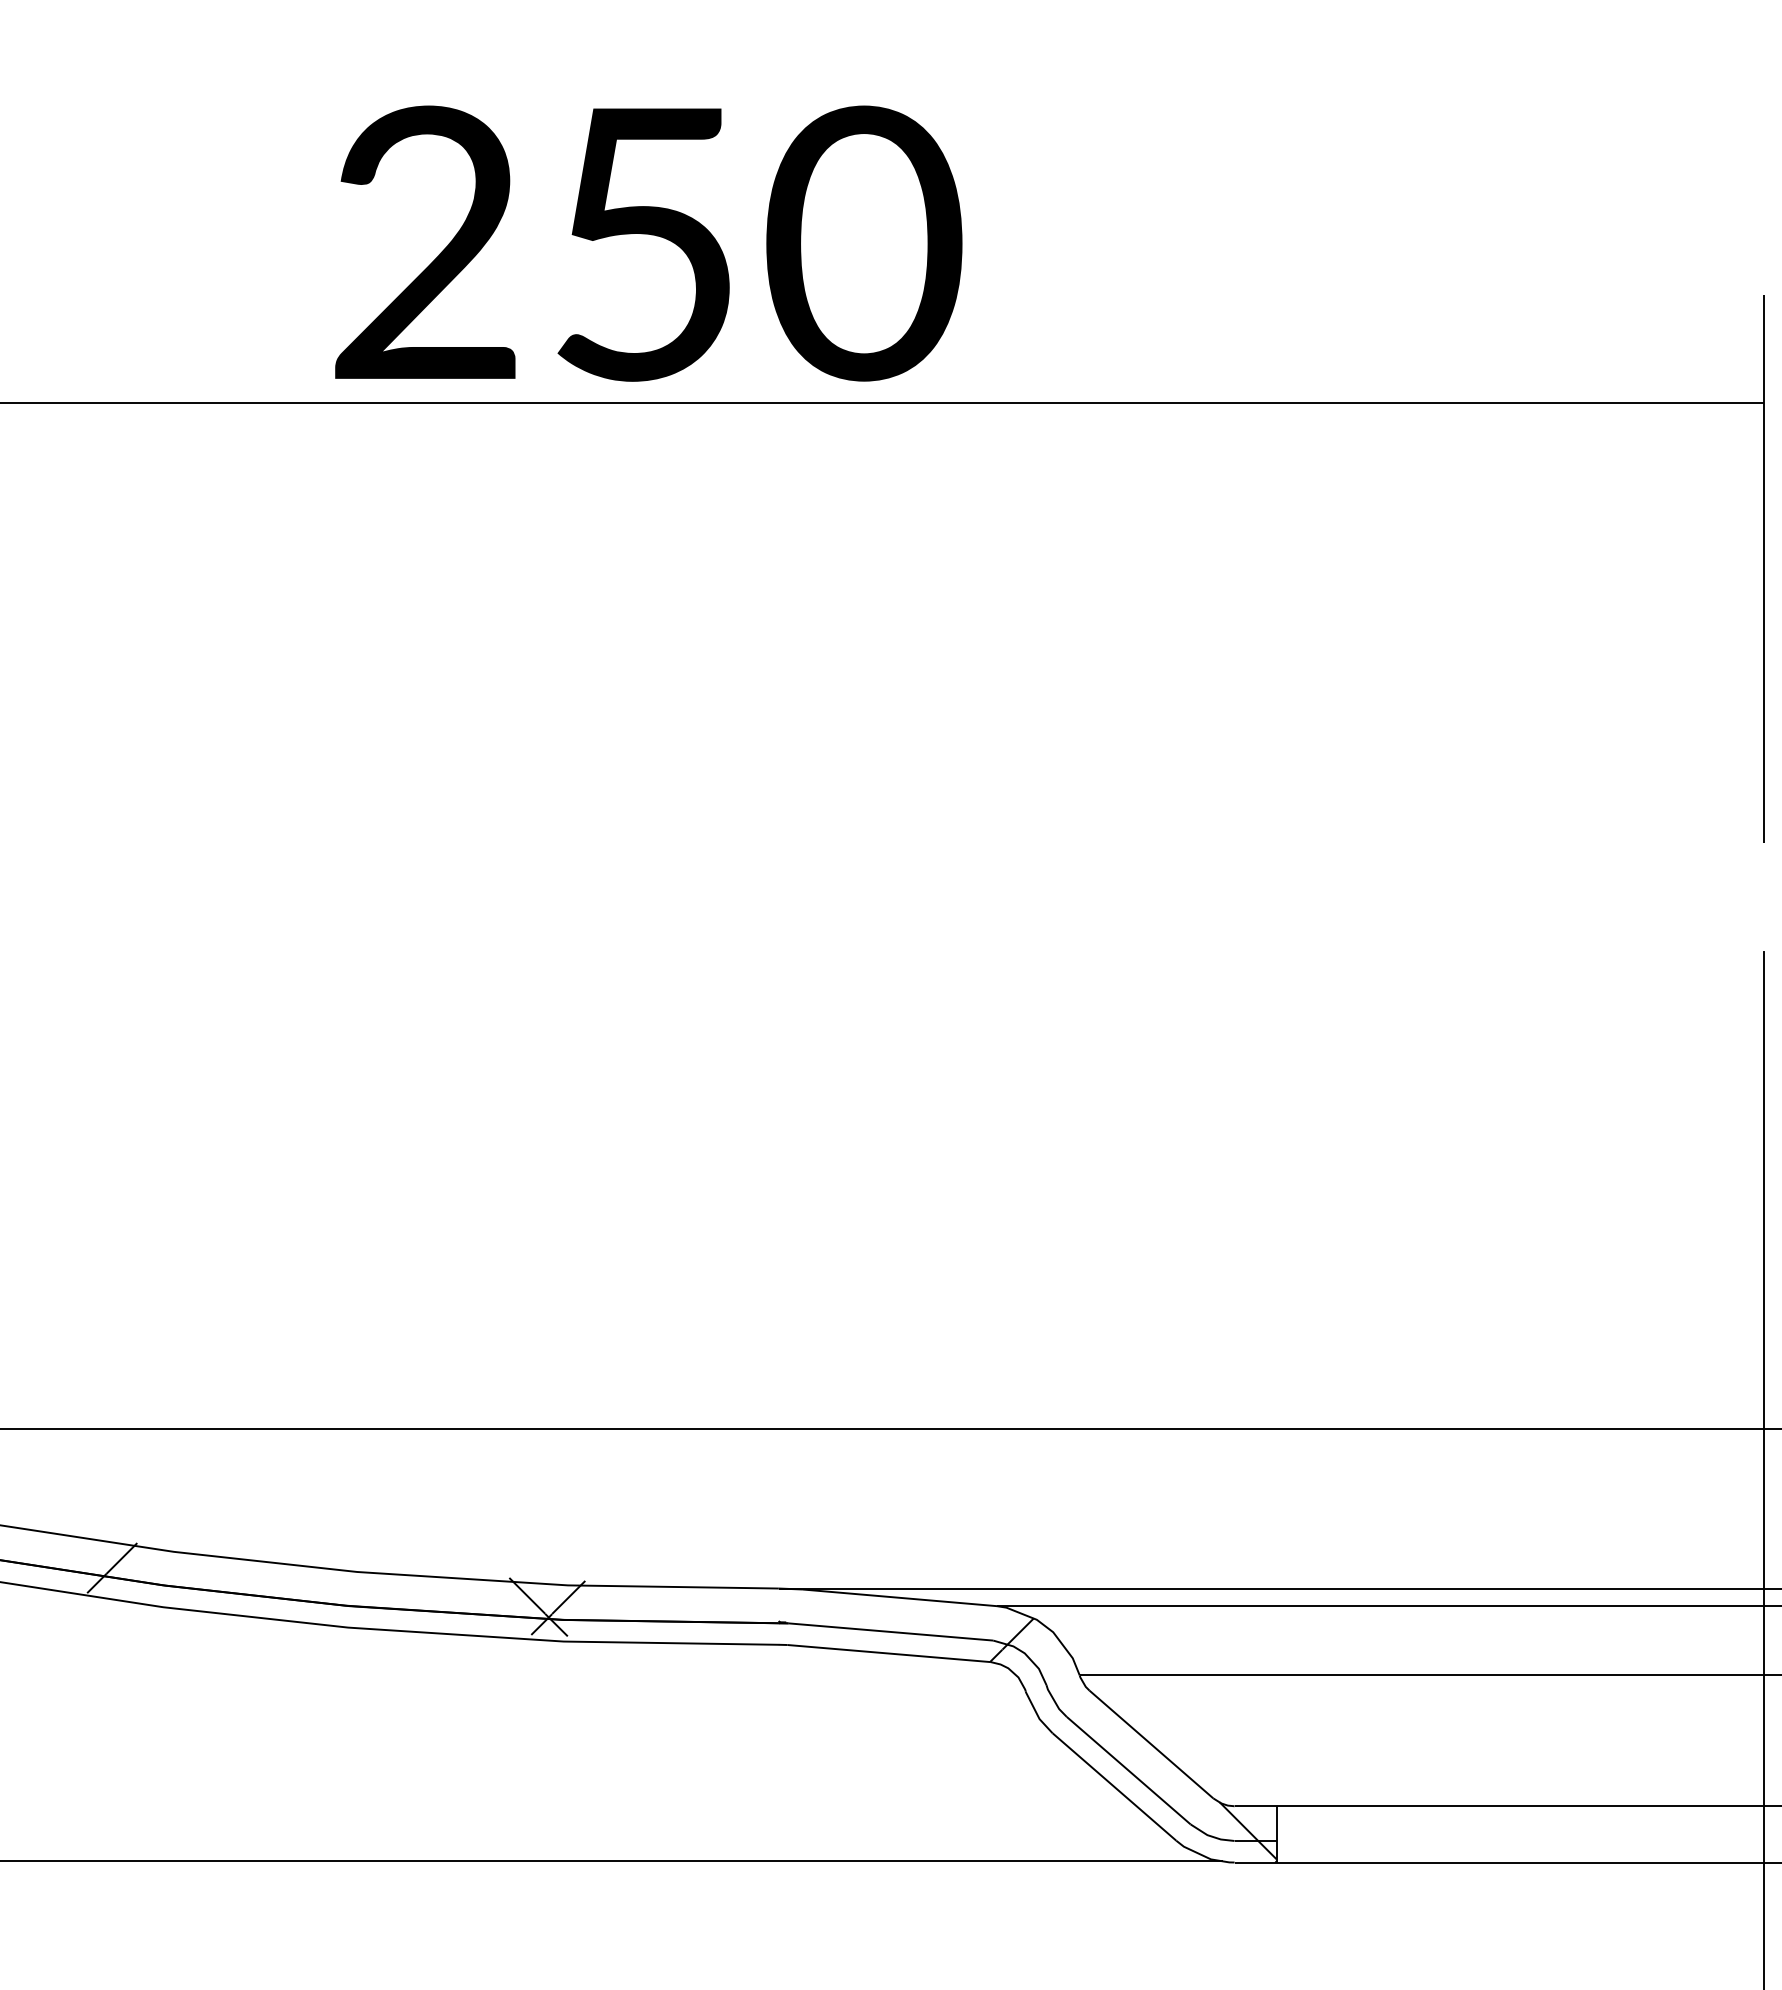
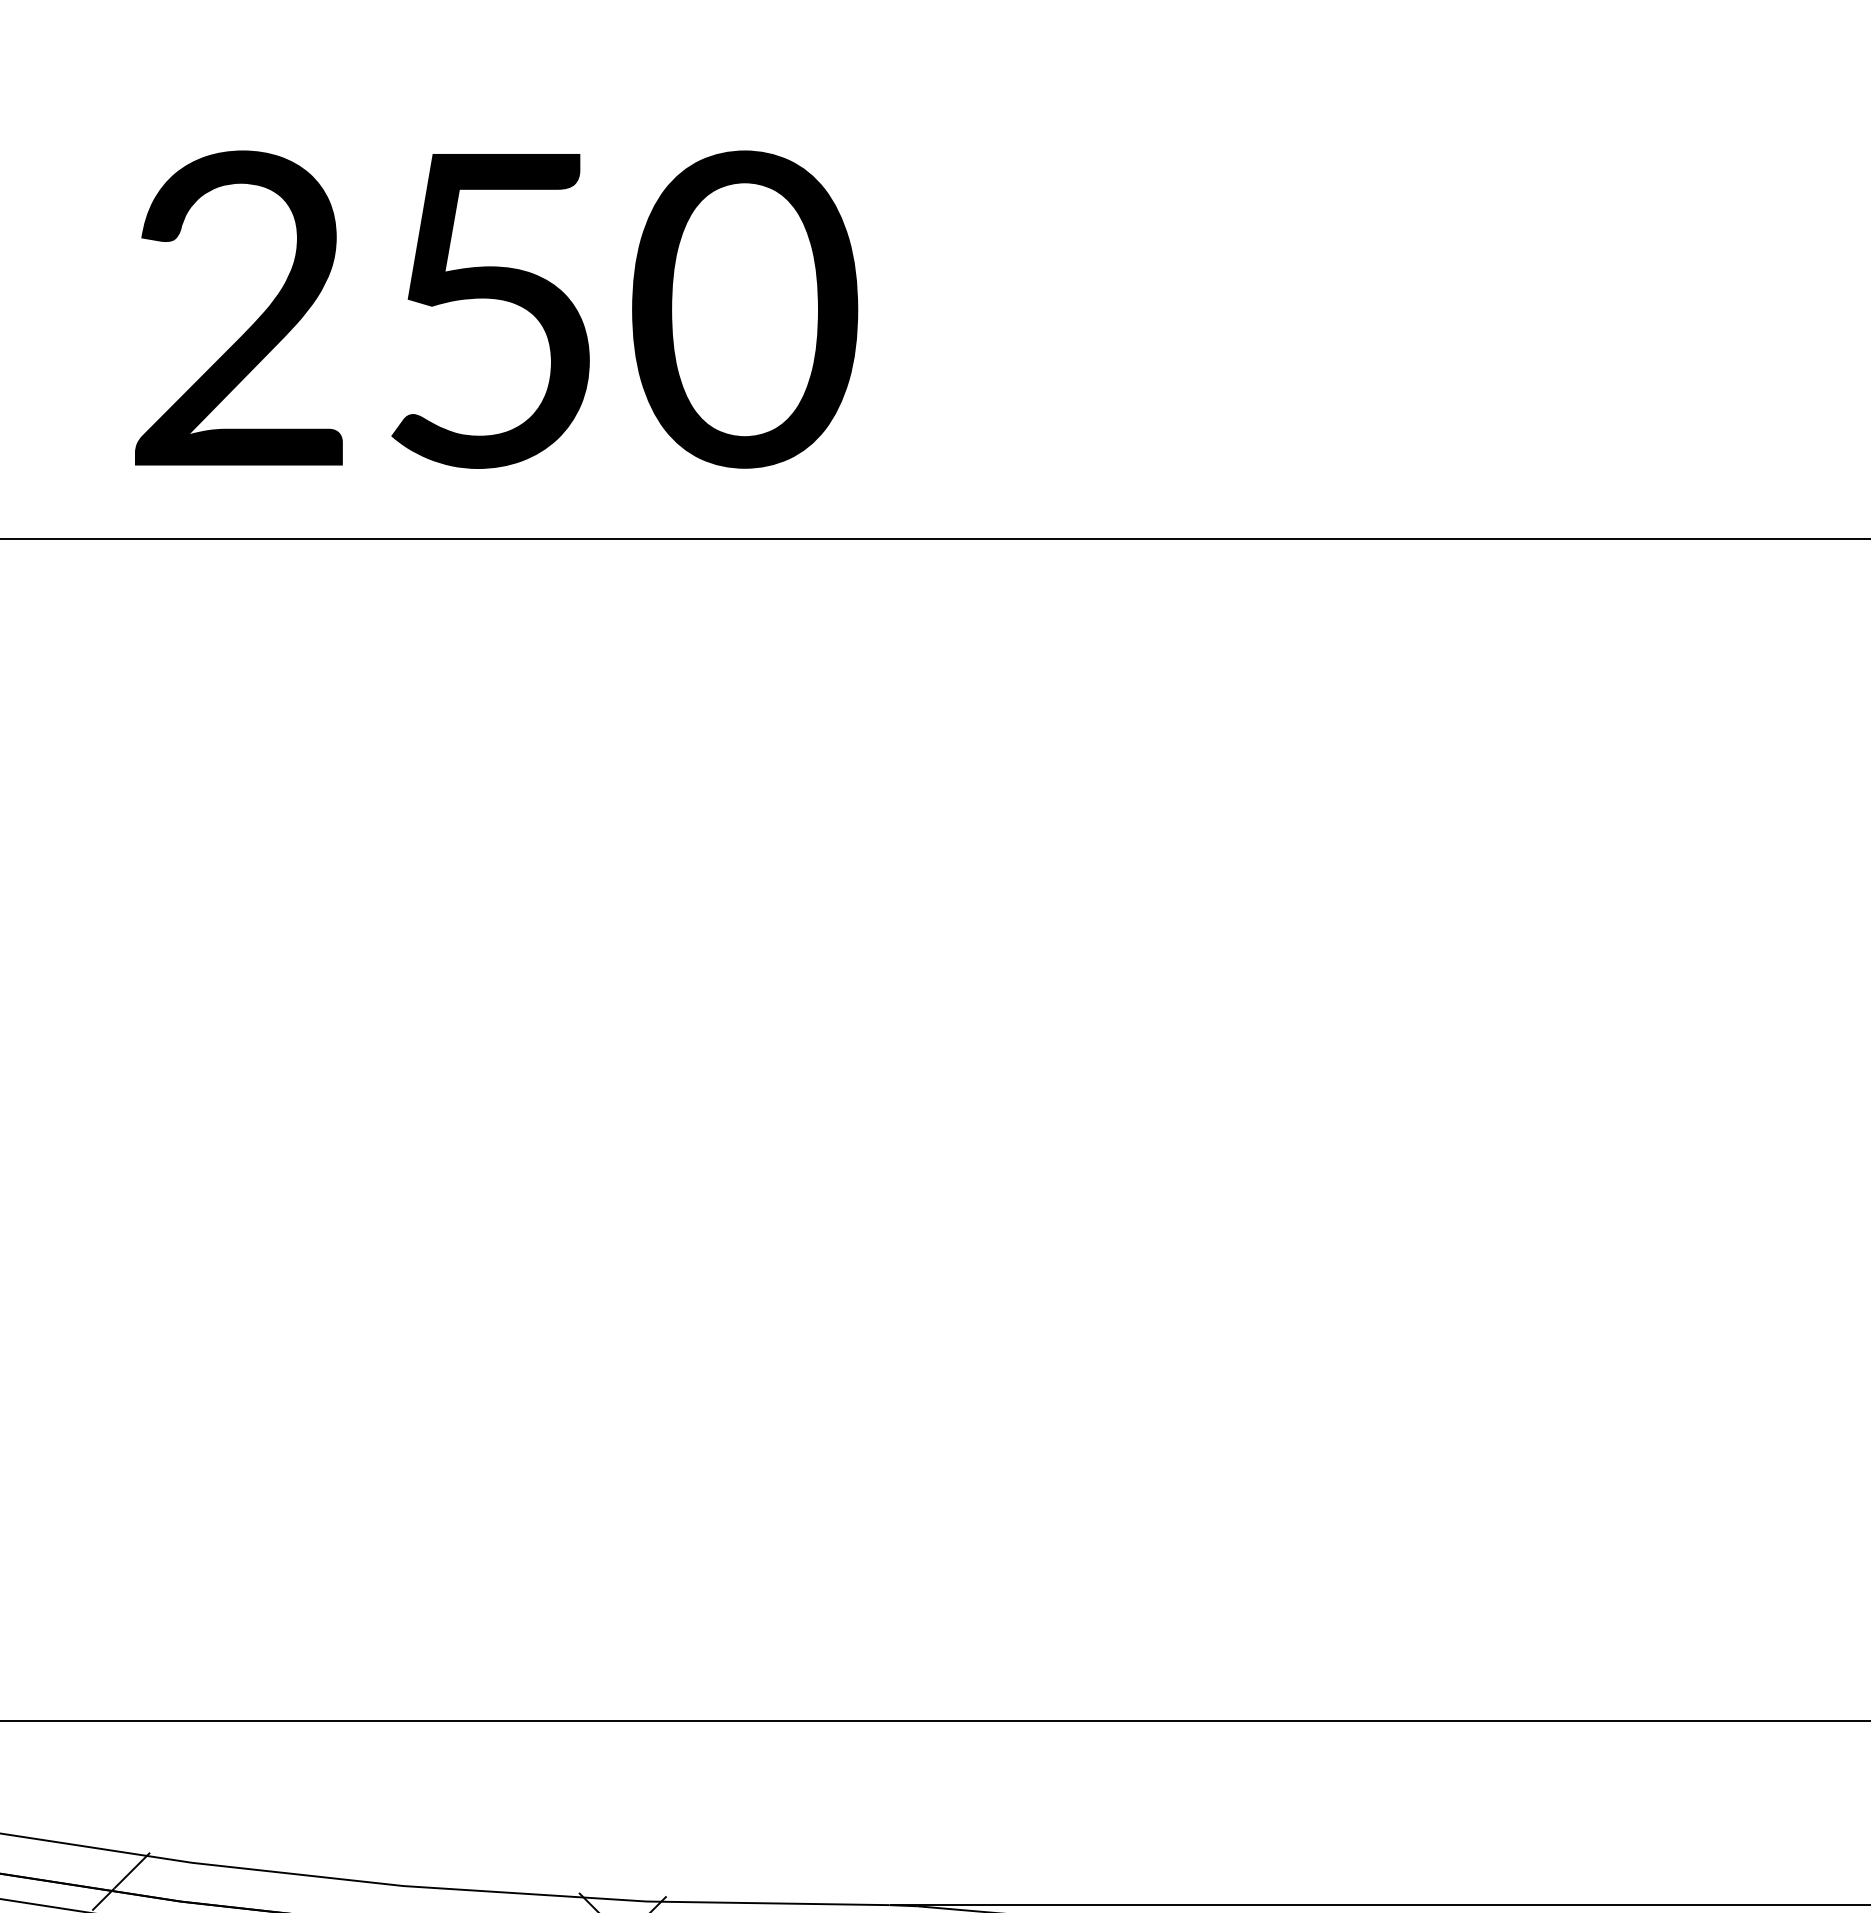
text: (648, 243) -> (496, 309), moved

